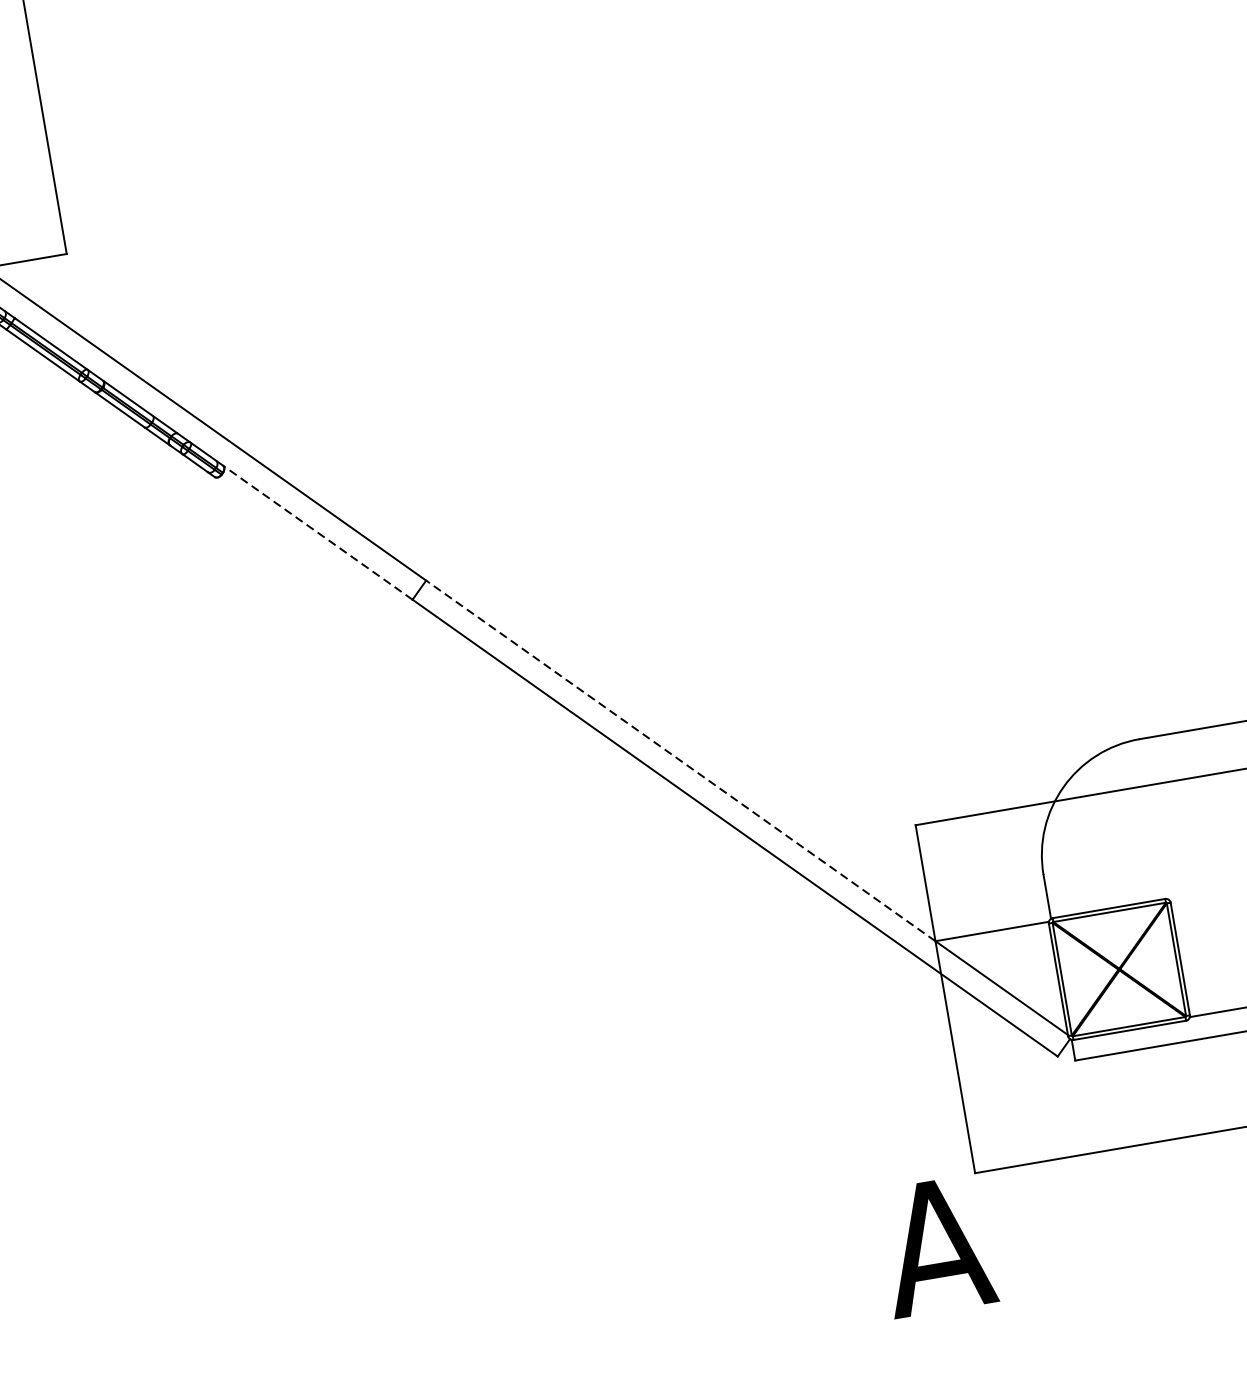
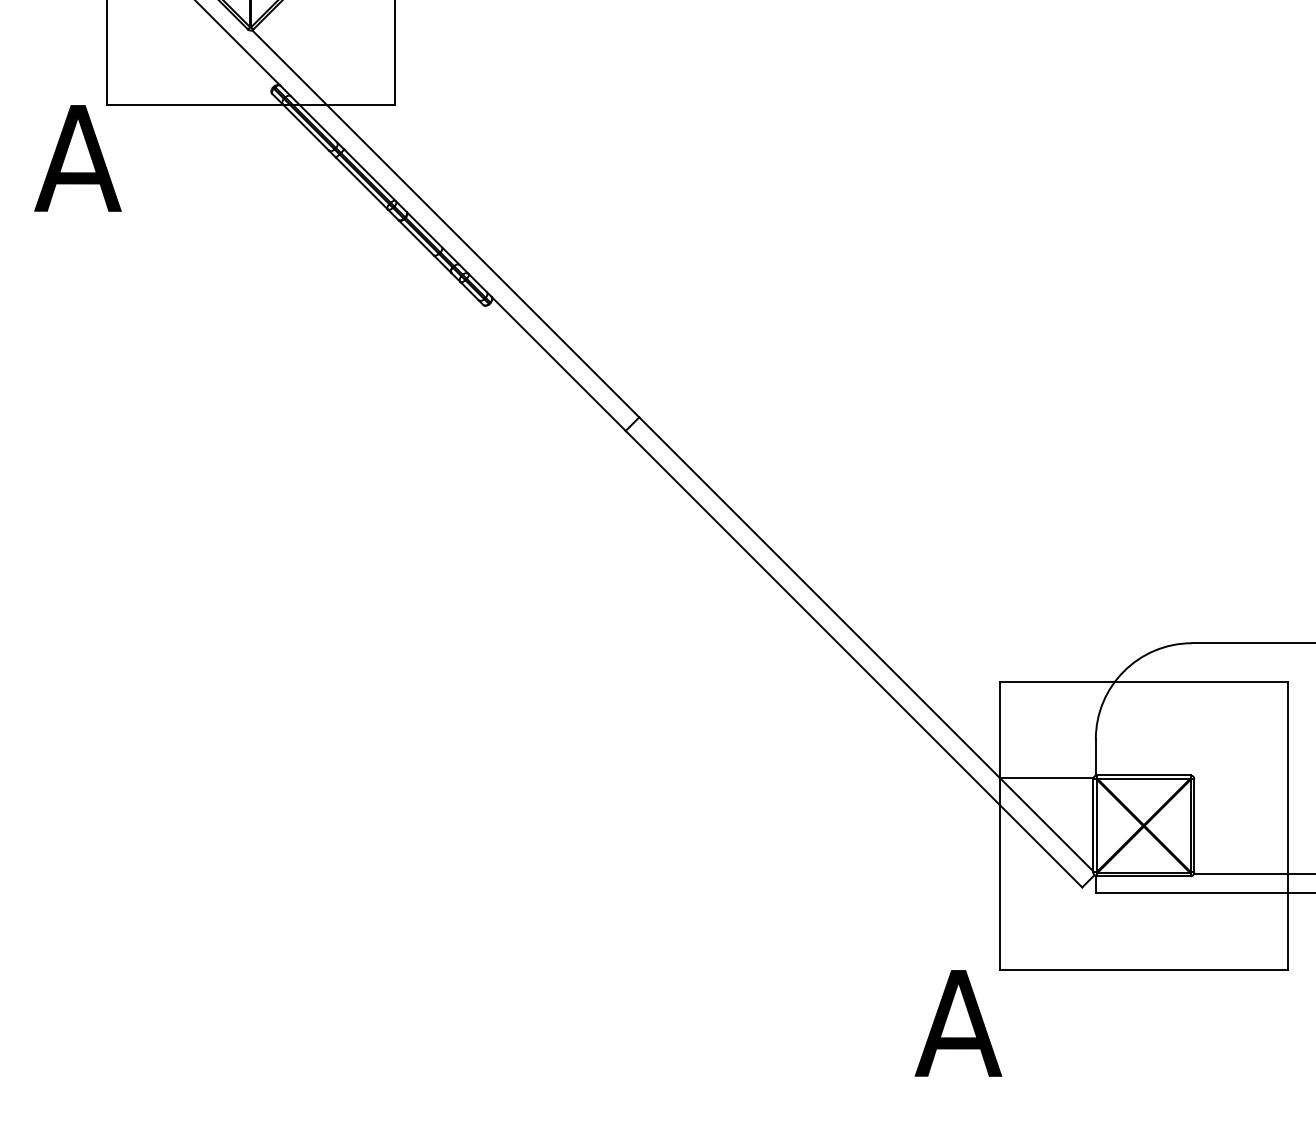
line: (317, 532) -> (558, 363), dashed -> solid
line: (680, 760) -> (819, 597), dashed -> solid

